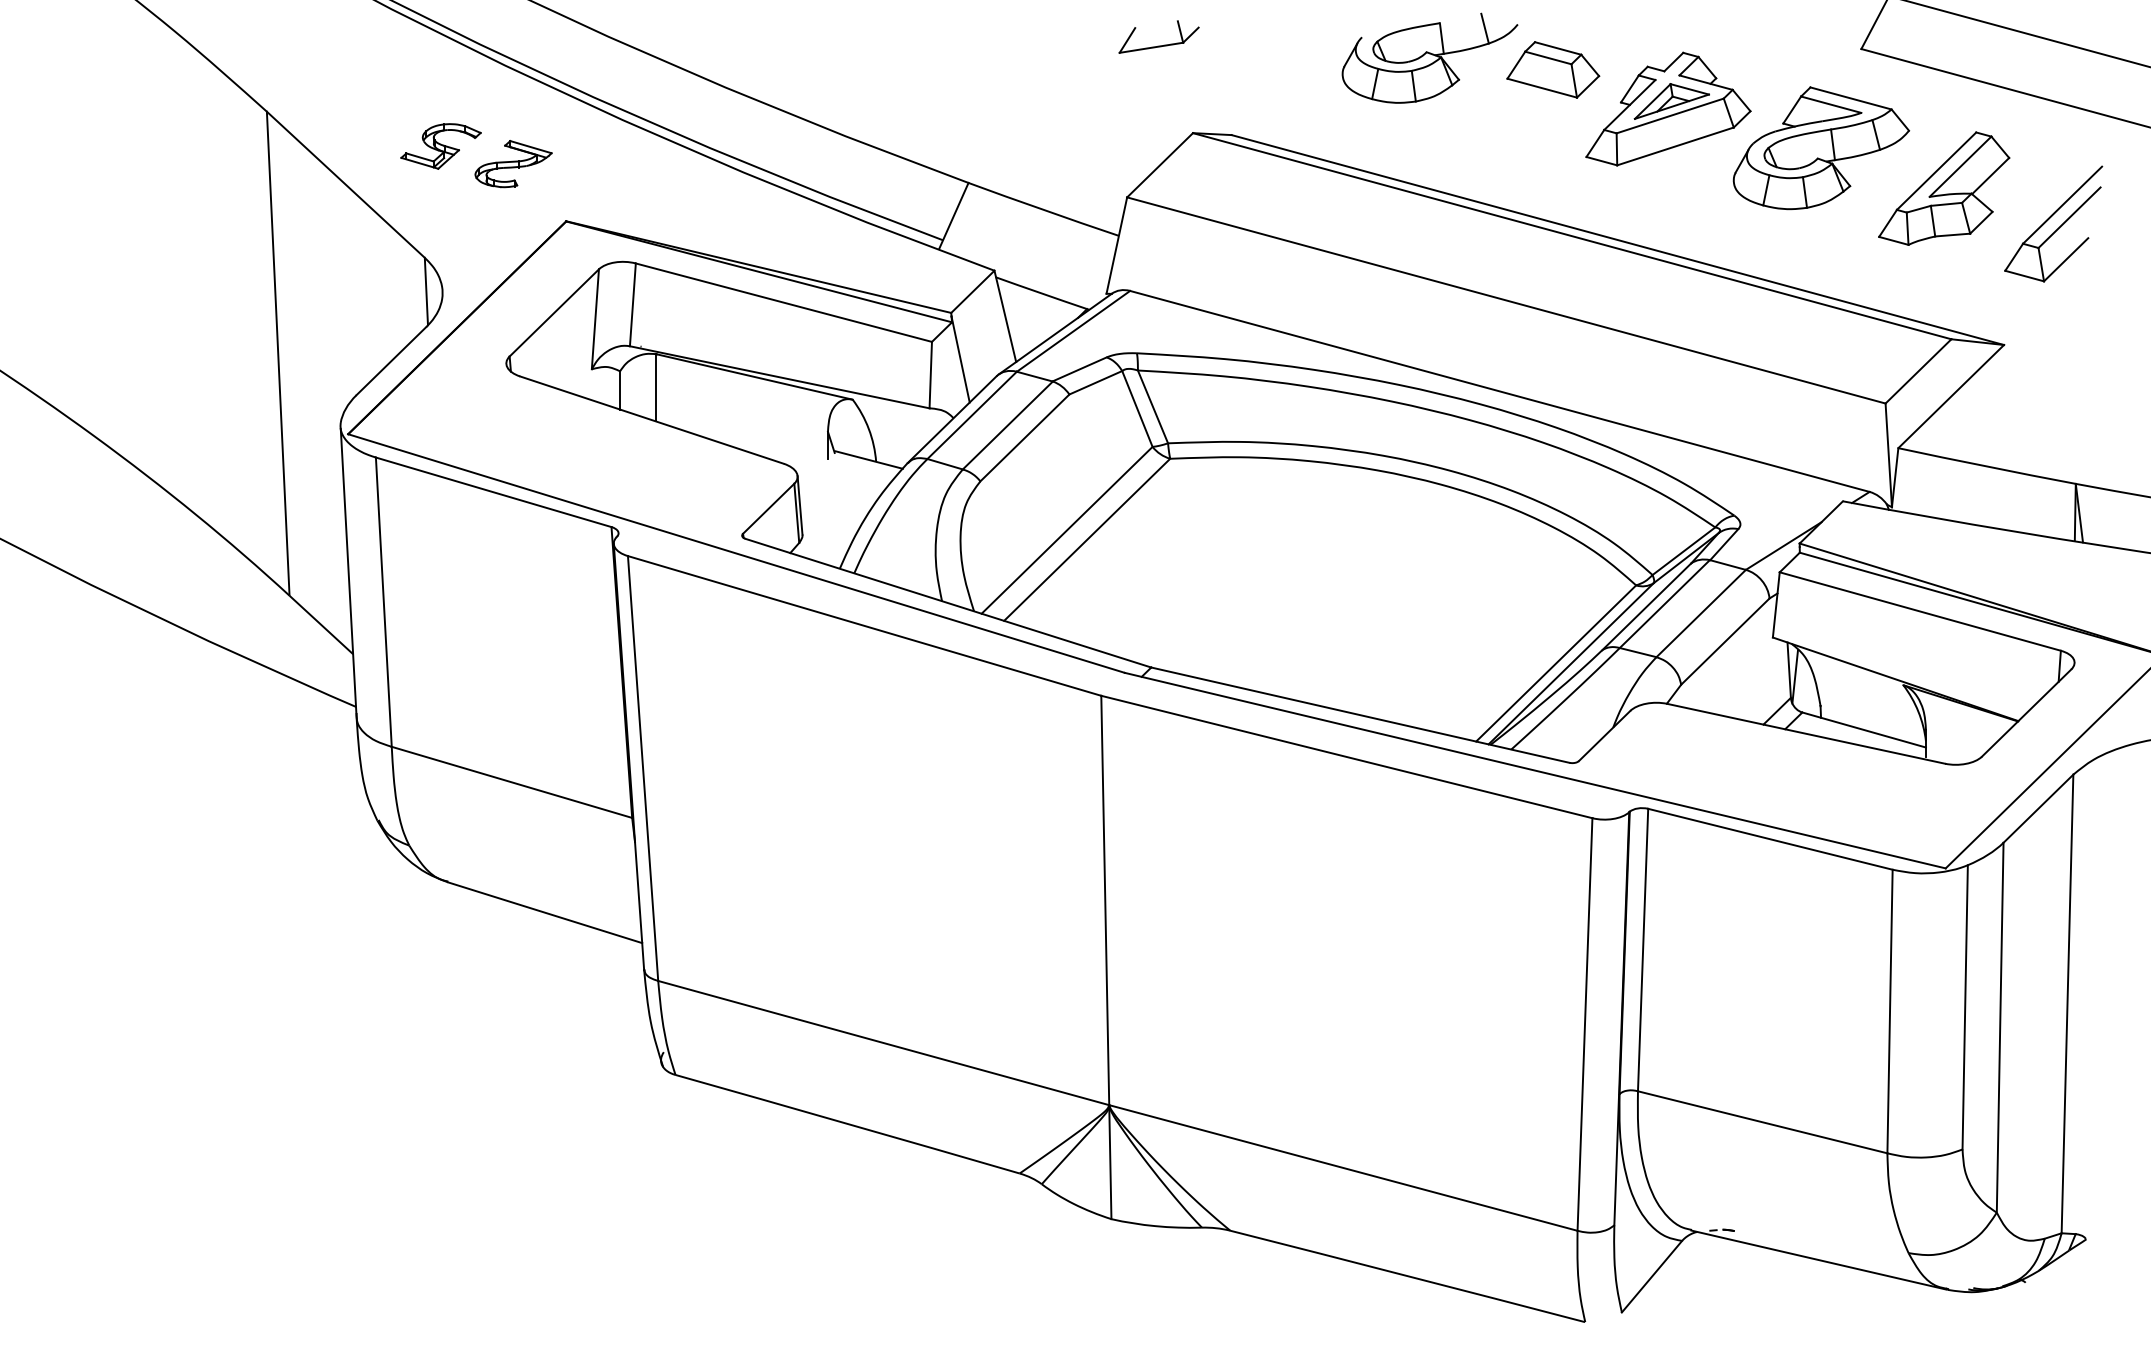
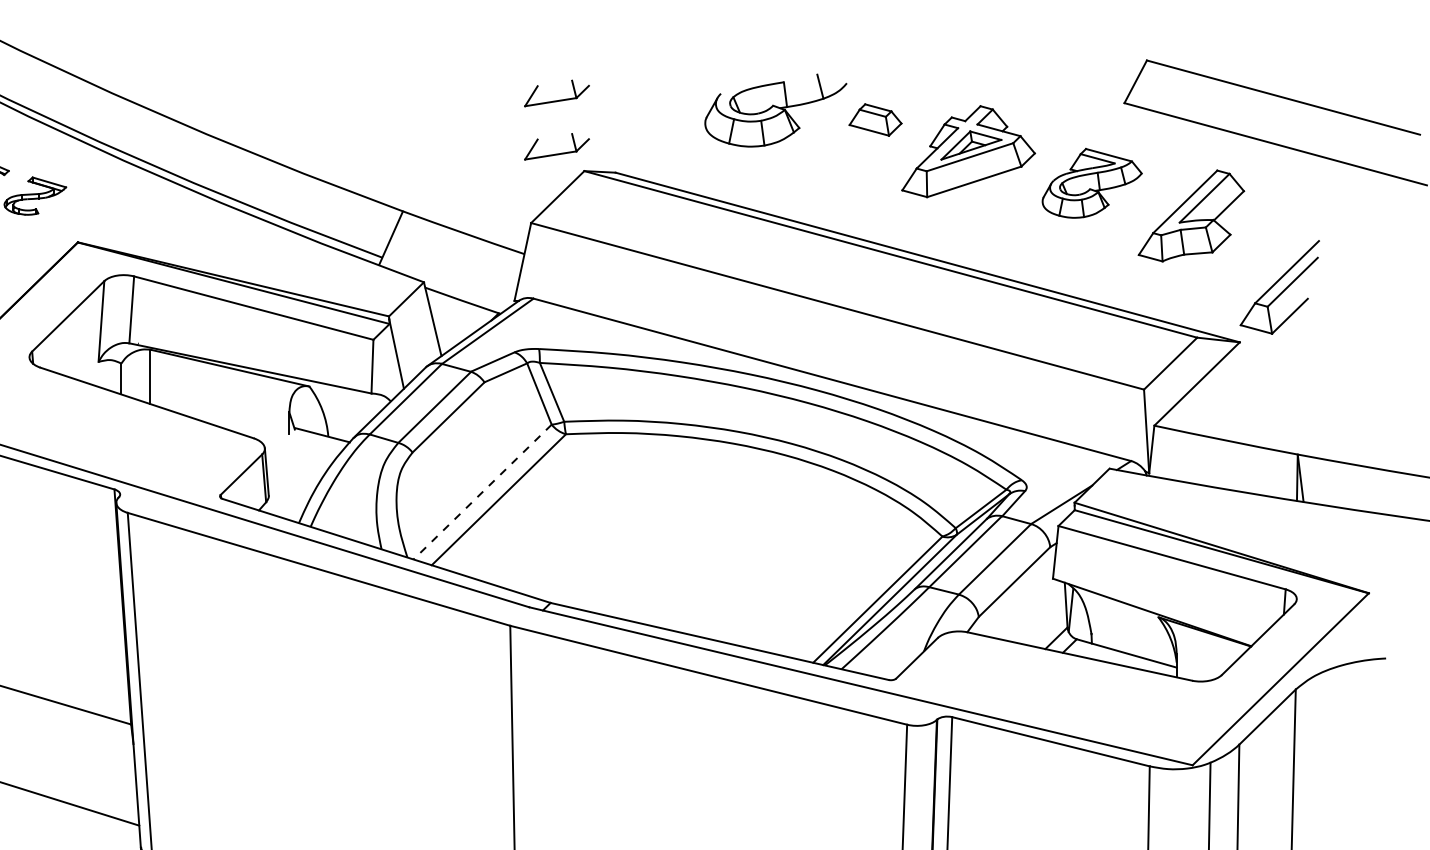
part: (1553, 69) -> (875, 119), size x0.7
part: (1158, 111) -> (556, 153), added
part: (1821, 148) -> (1092, 183), size x0.7
part: (2053, 223) -> (1279, 286), moved
line: (1066, 530) -> (482, 492), solid -> dashed

